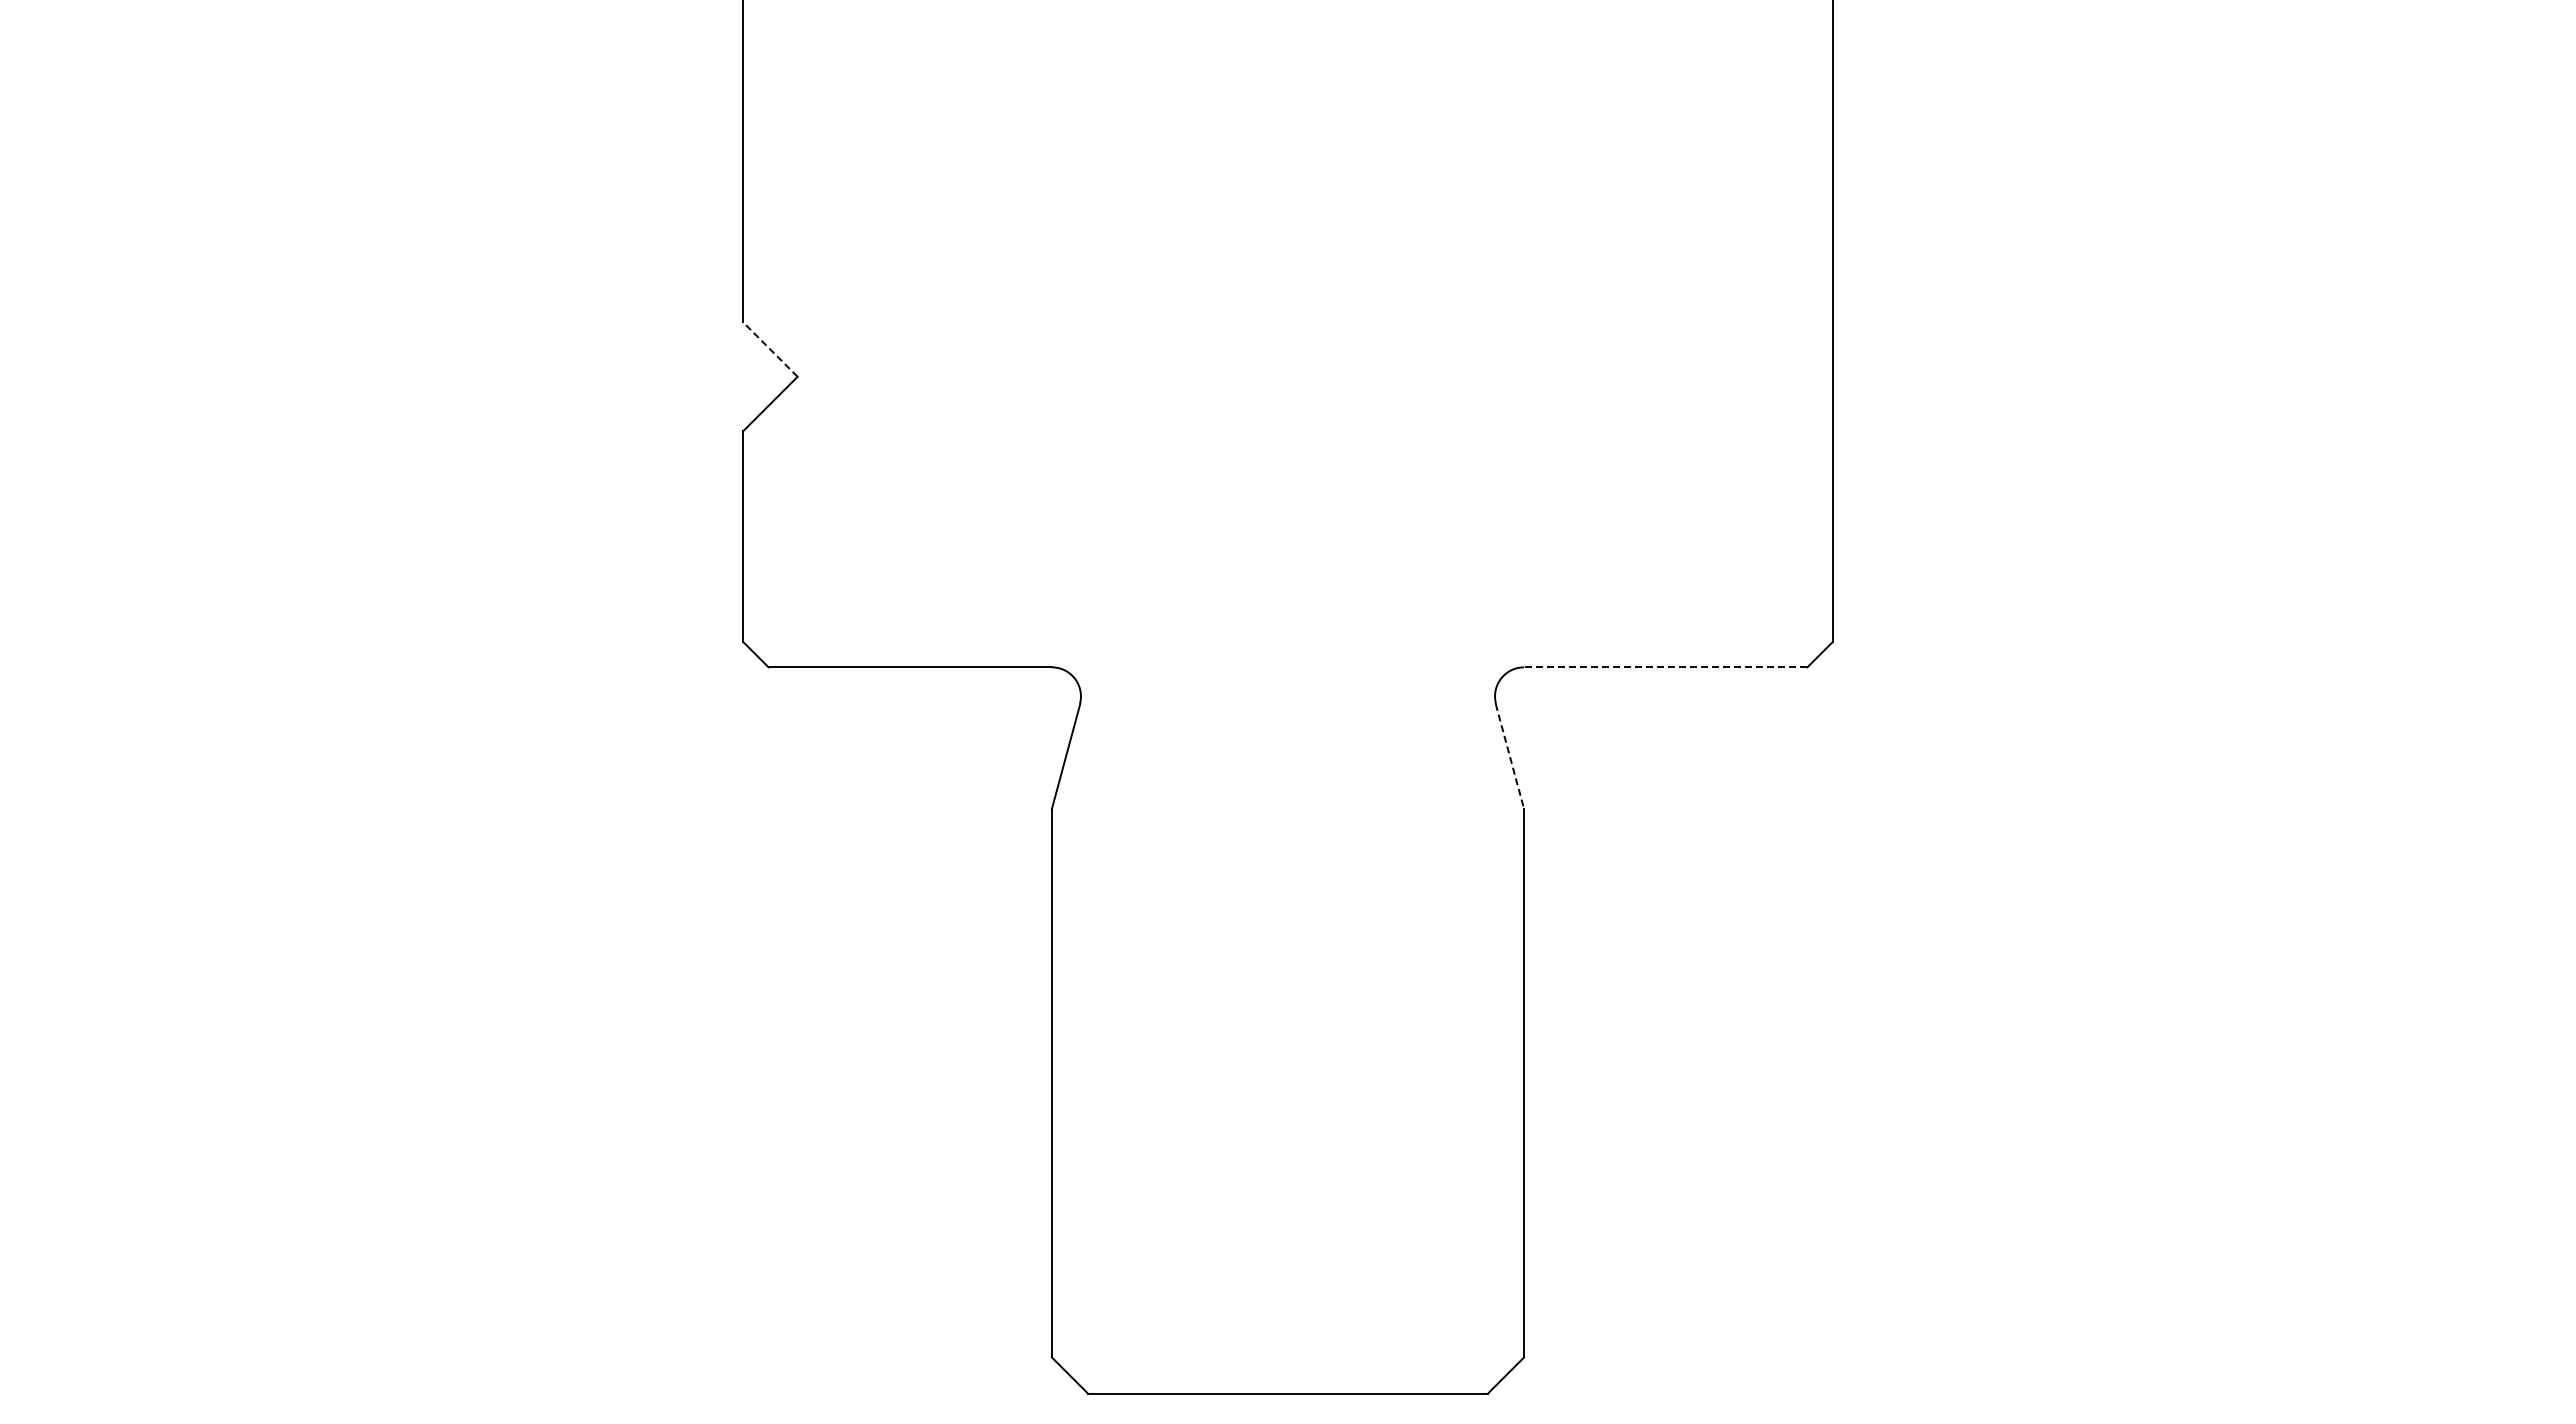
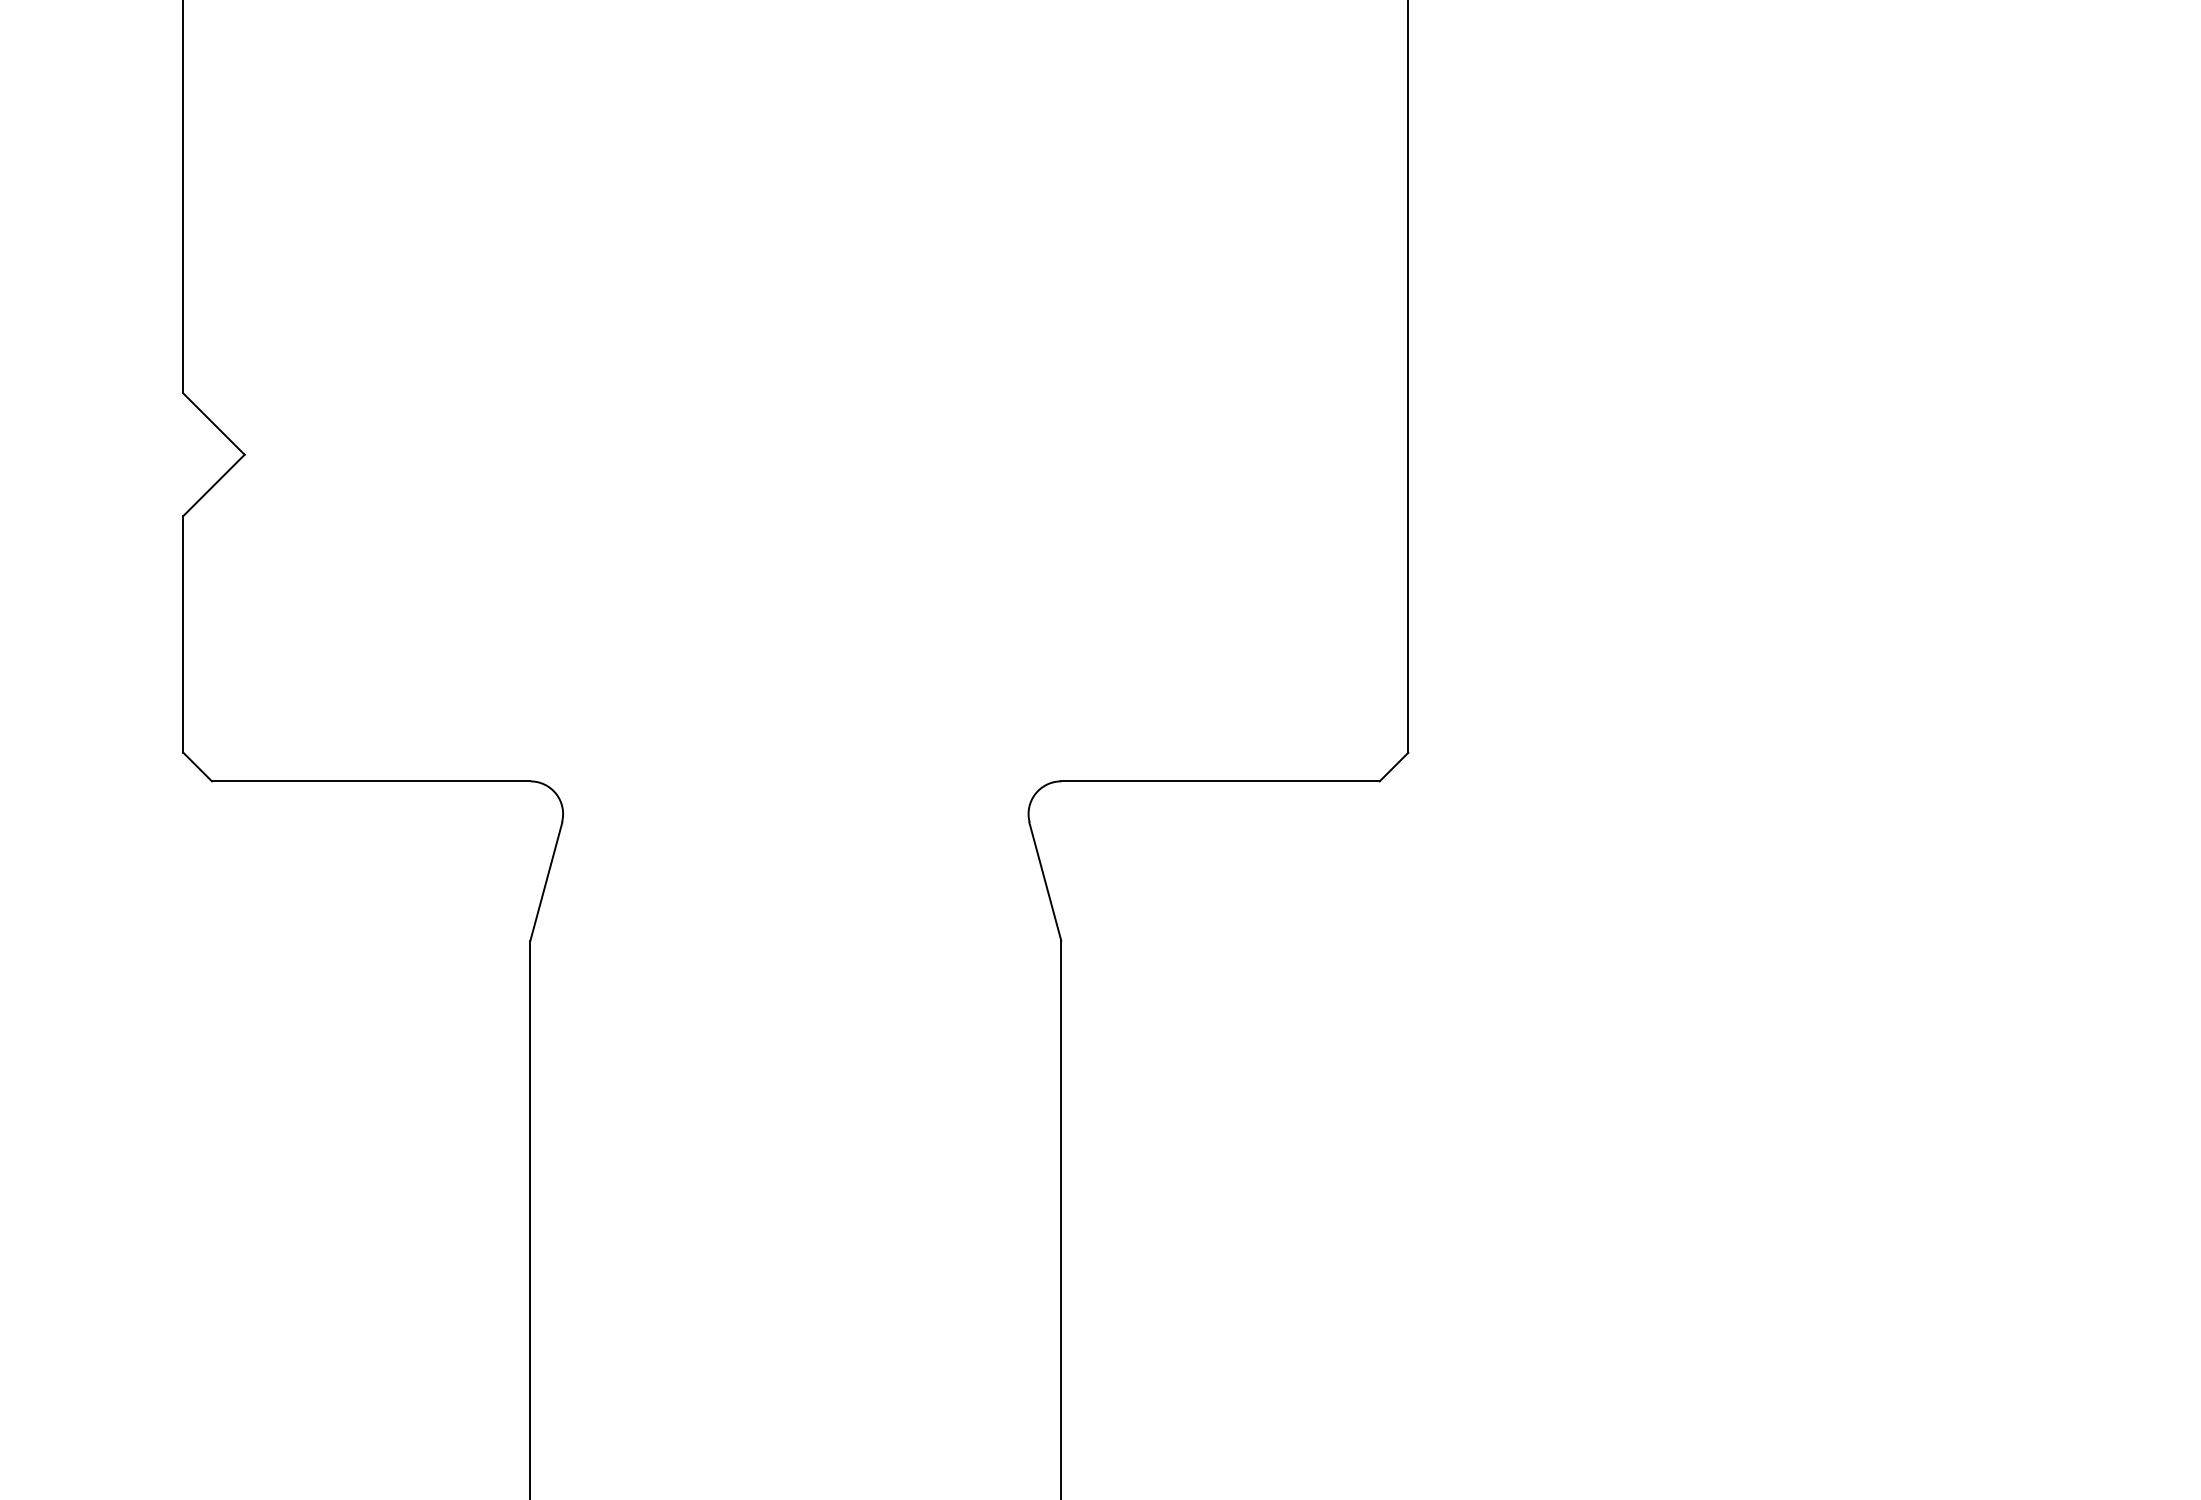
line: (770, 349) -> (214, 424), dashed -> solid
line: (1665, 667) -> (1220, 781), dashed -> solid
line: (1510, 757) -> (1045, 882), dashed -> solid

